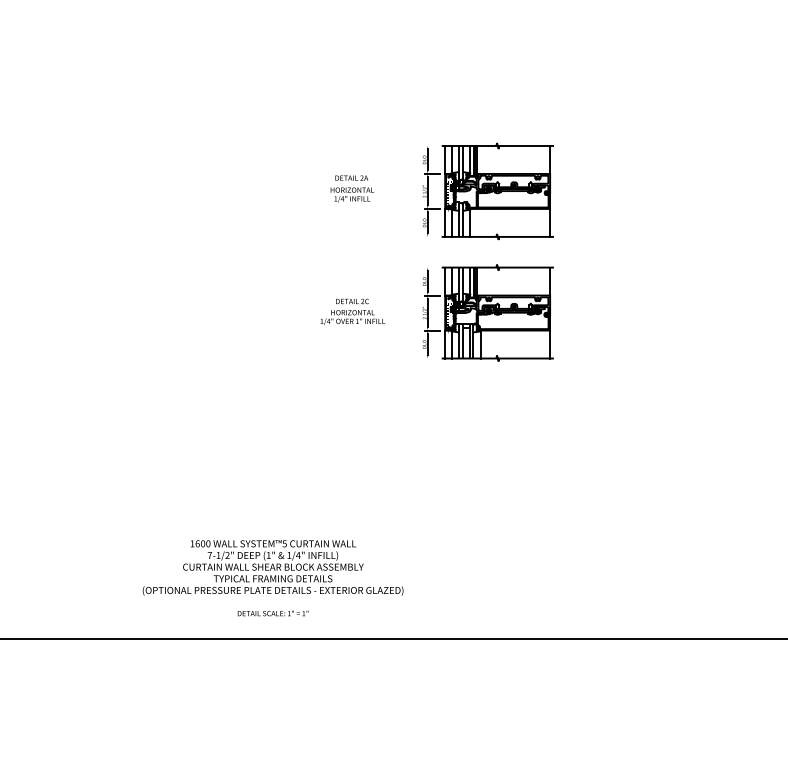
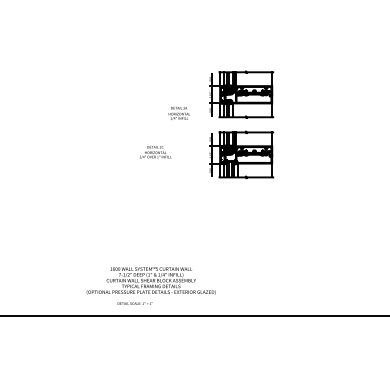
text: (350, 188) -> (178, 113), moved
text: (352, 312) -> (155, 152), moved
text: (271, 566) -> (150, 280), moved

